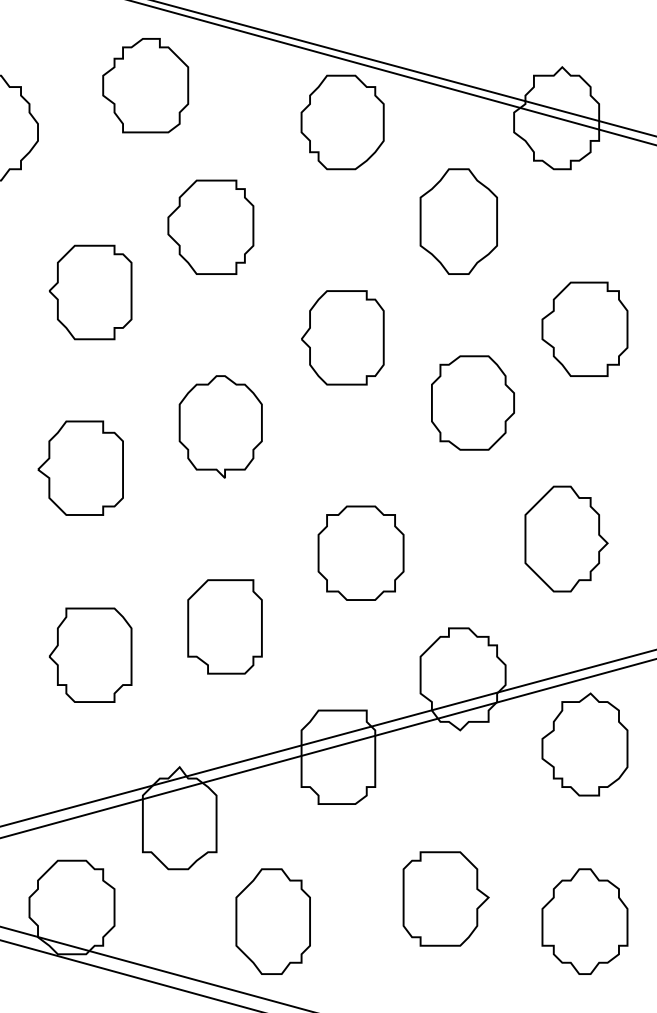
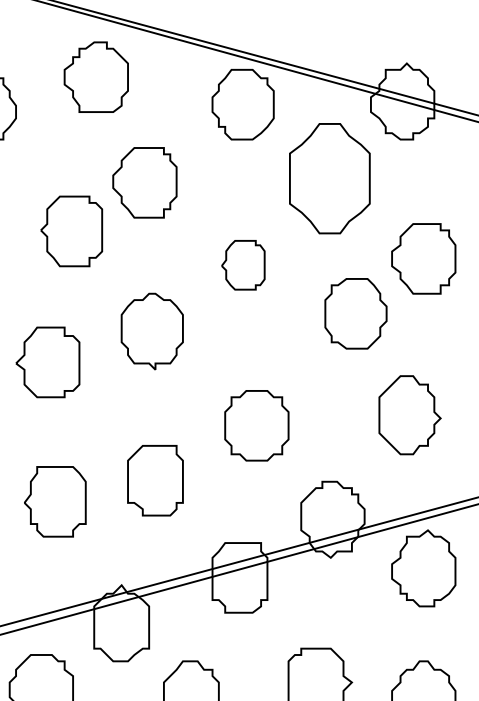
part: (458, 221) -> (329, 178), size x1.4
part: (90, 292) -> (71, 231), moved
part: (342, 337) -> (243, 264), size x0.7
part: (472, 402) -> (355, 313), moved

